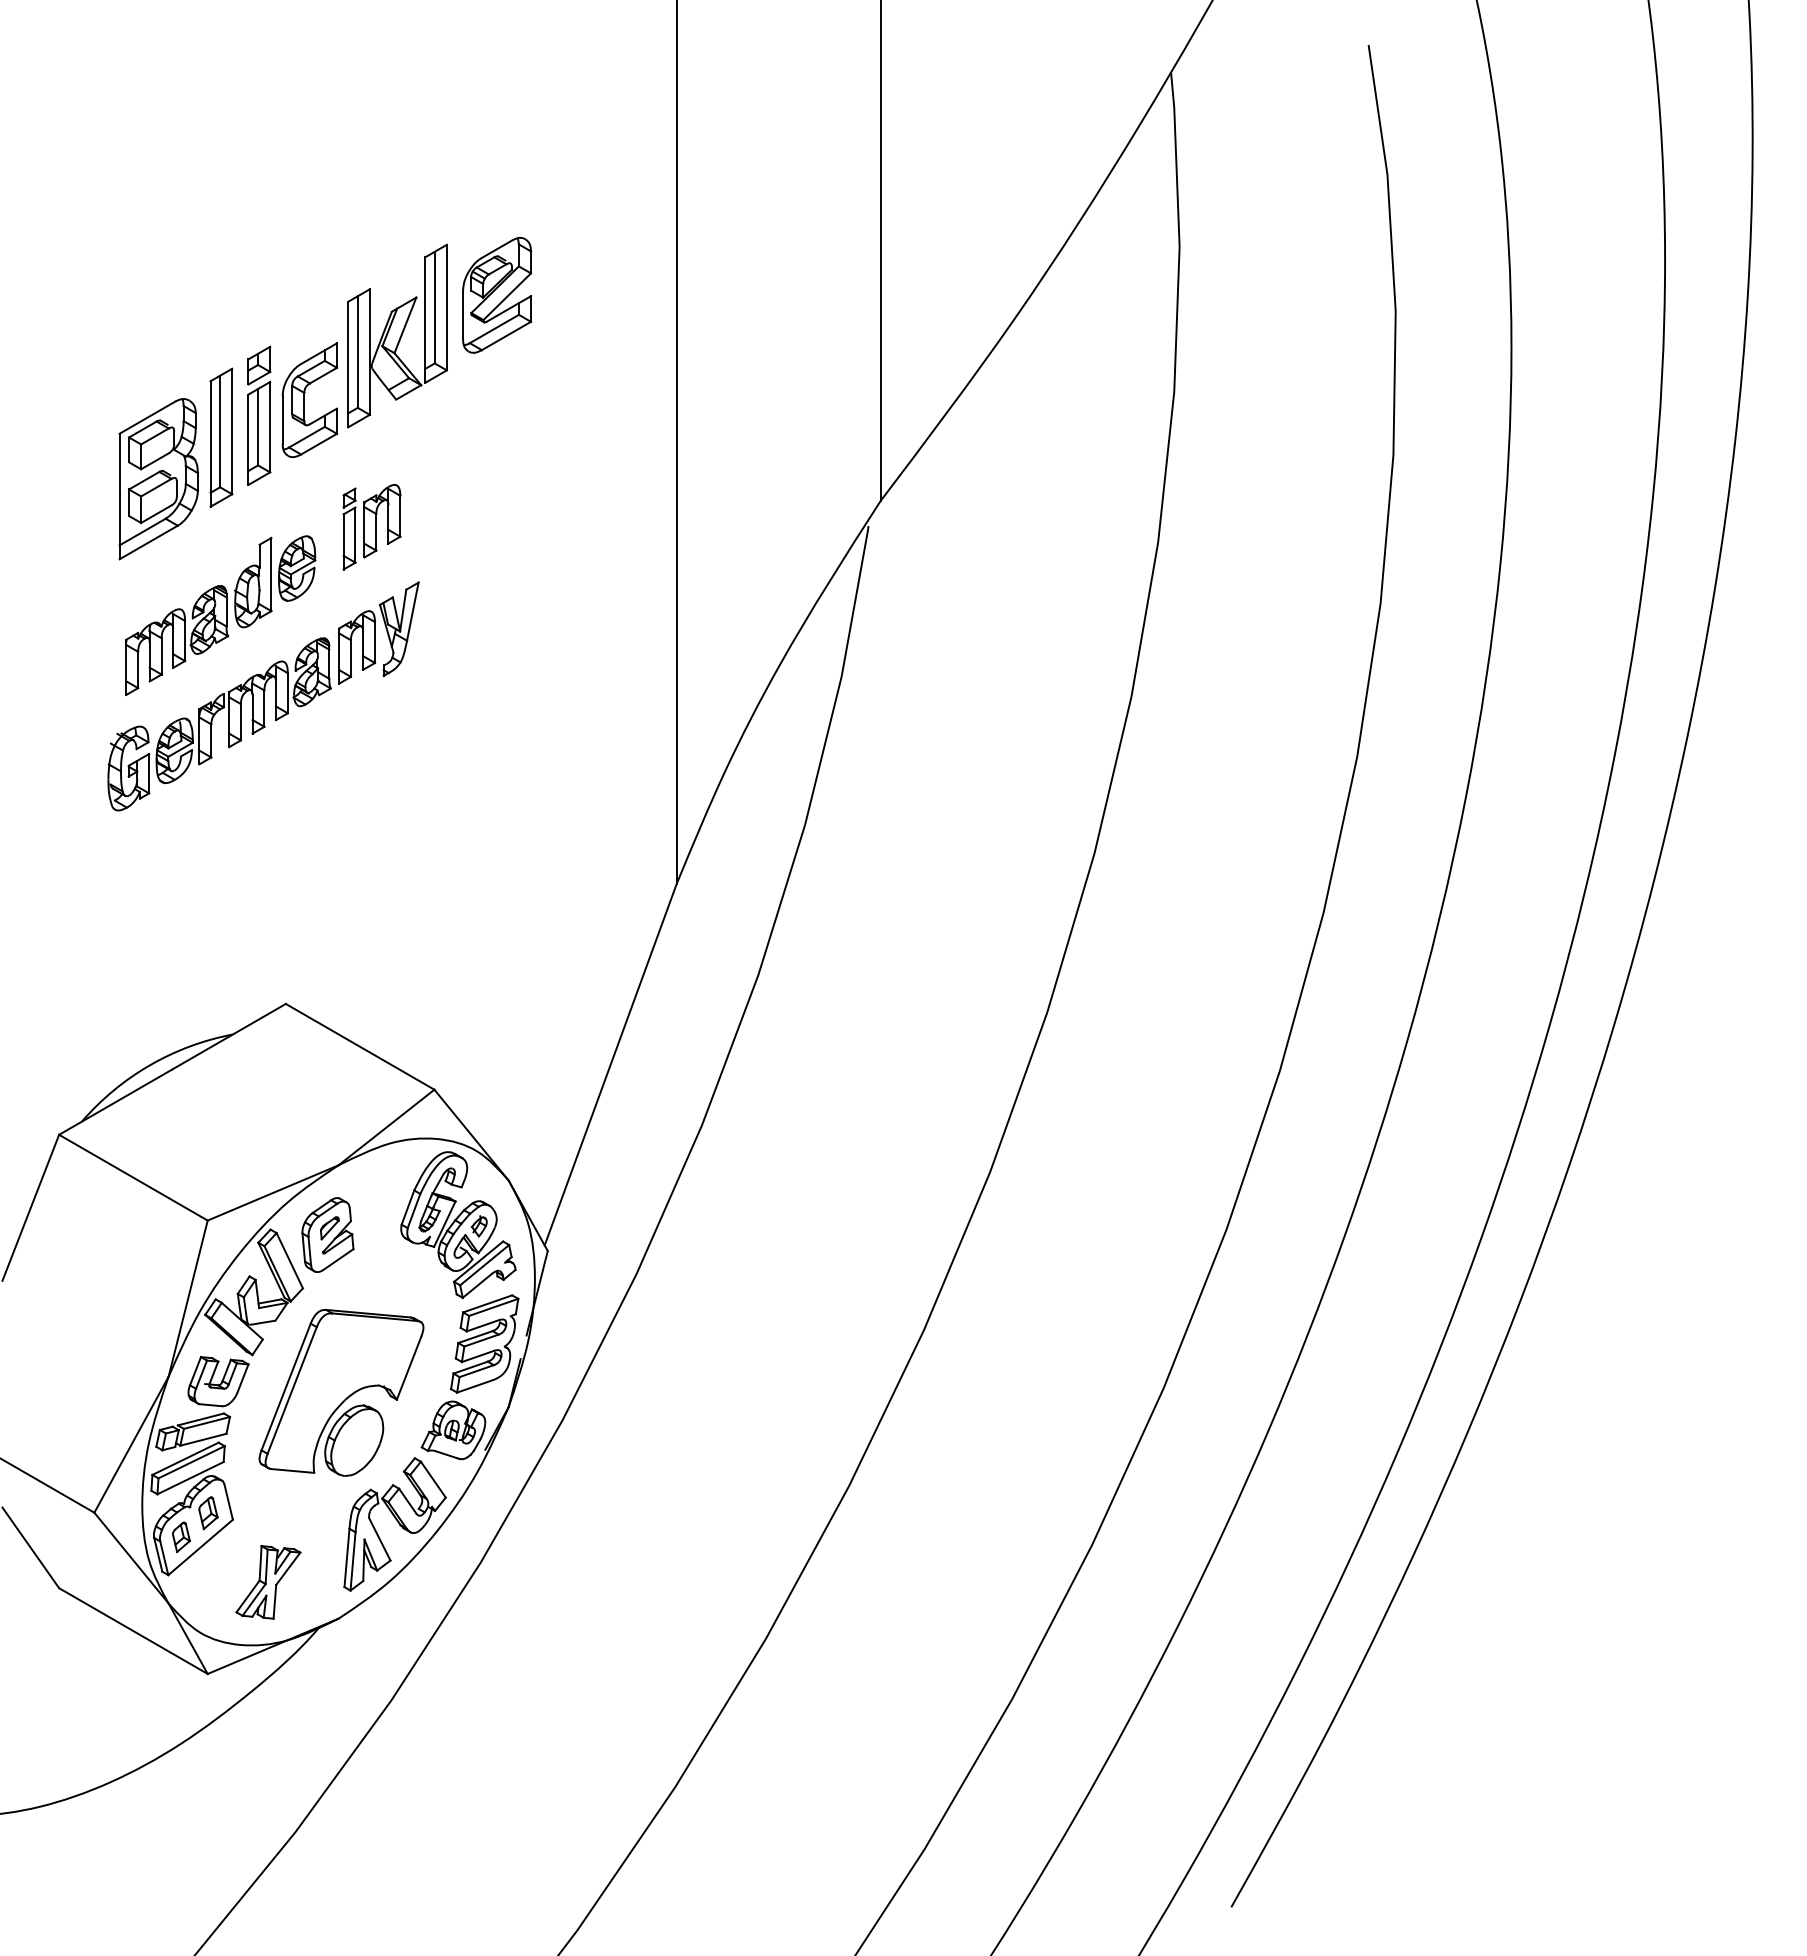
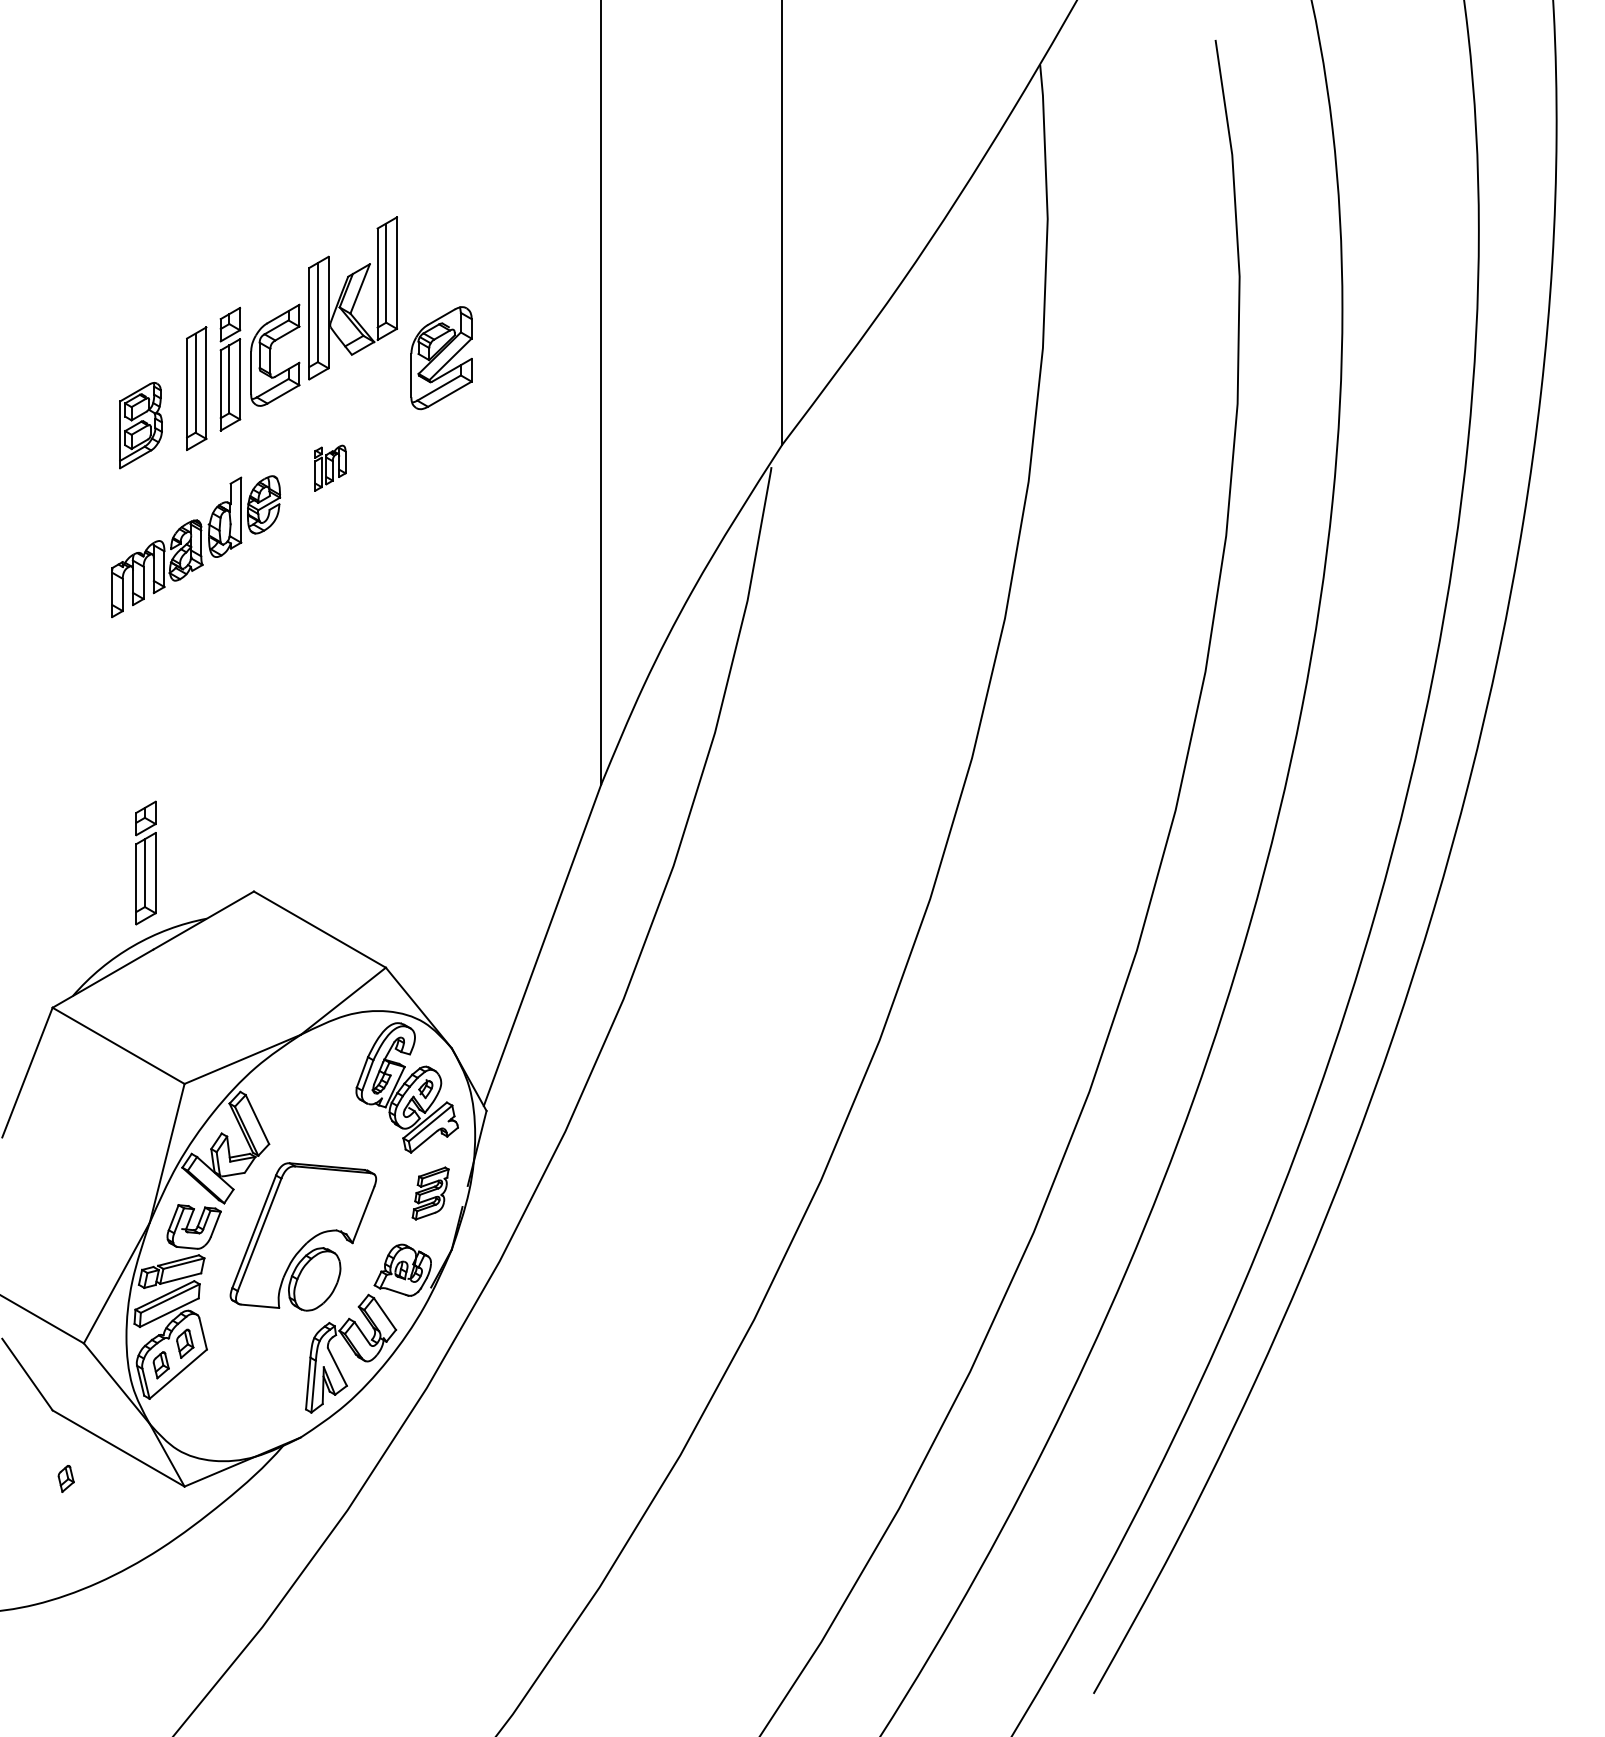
part: (497, 295) -> (441, 358), moved
part: (158, 479) -> (140, 425), size x0.6
part: (371, 527) -> (330, 468), size x0.6
part: (263, 696) -> (234, 618), removed
part: (164, 971) -> (146, 862), added
part: (327, 1234) -> (290, 1096), removed
part: (484, 1343) -> (430, 1193), size x0.6
part: (268, 1582) -> (238, 1405), removed
part: (74, 1664) -> (66, 1478), added

